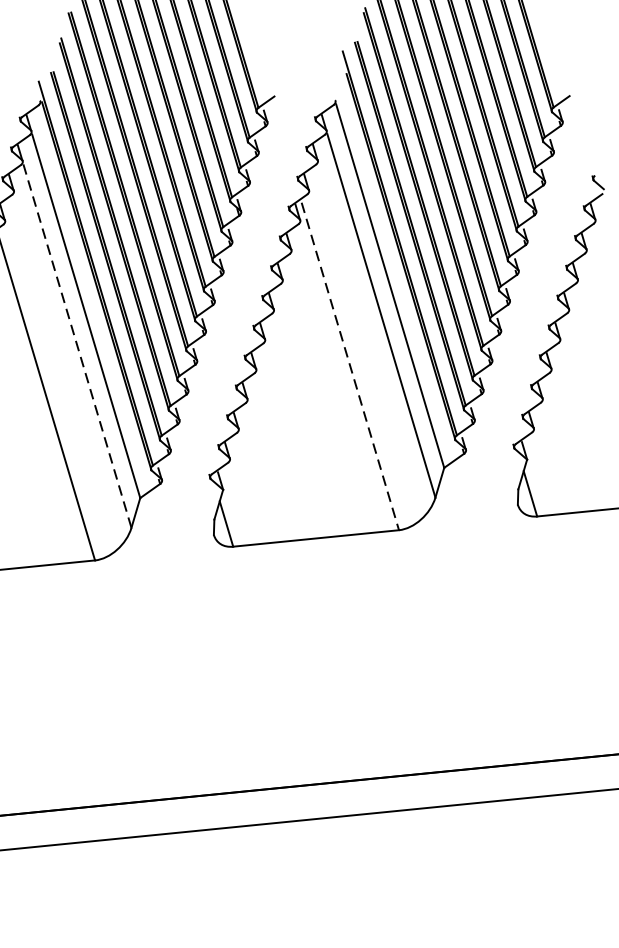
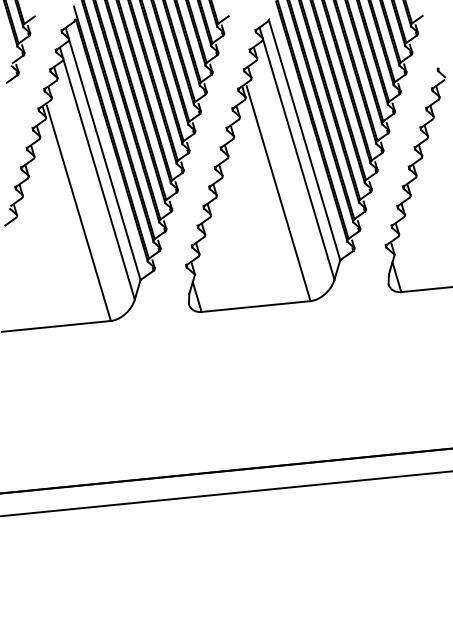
line: (77, 346) -> (99, 180), dashed -> solid
line: (350, 367) -> (278, 194), dashed -> solid

